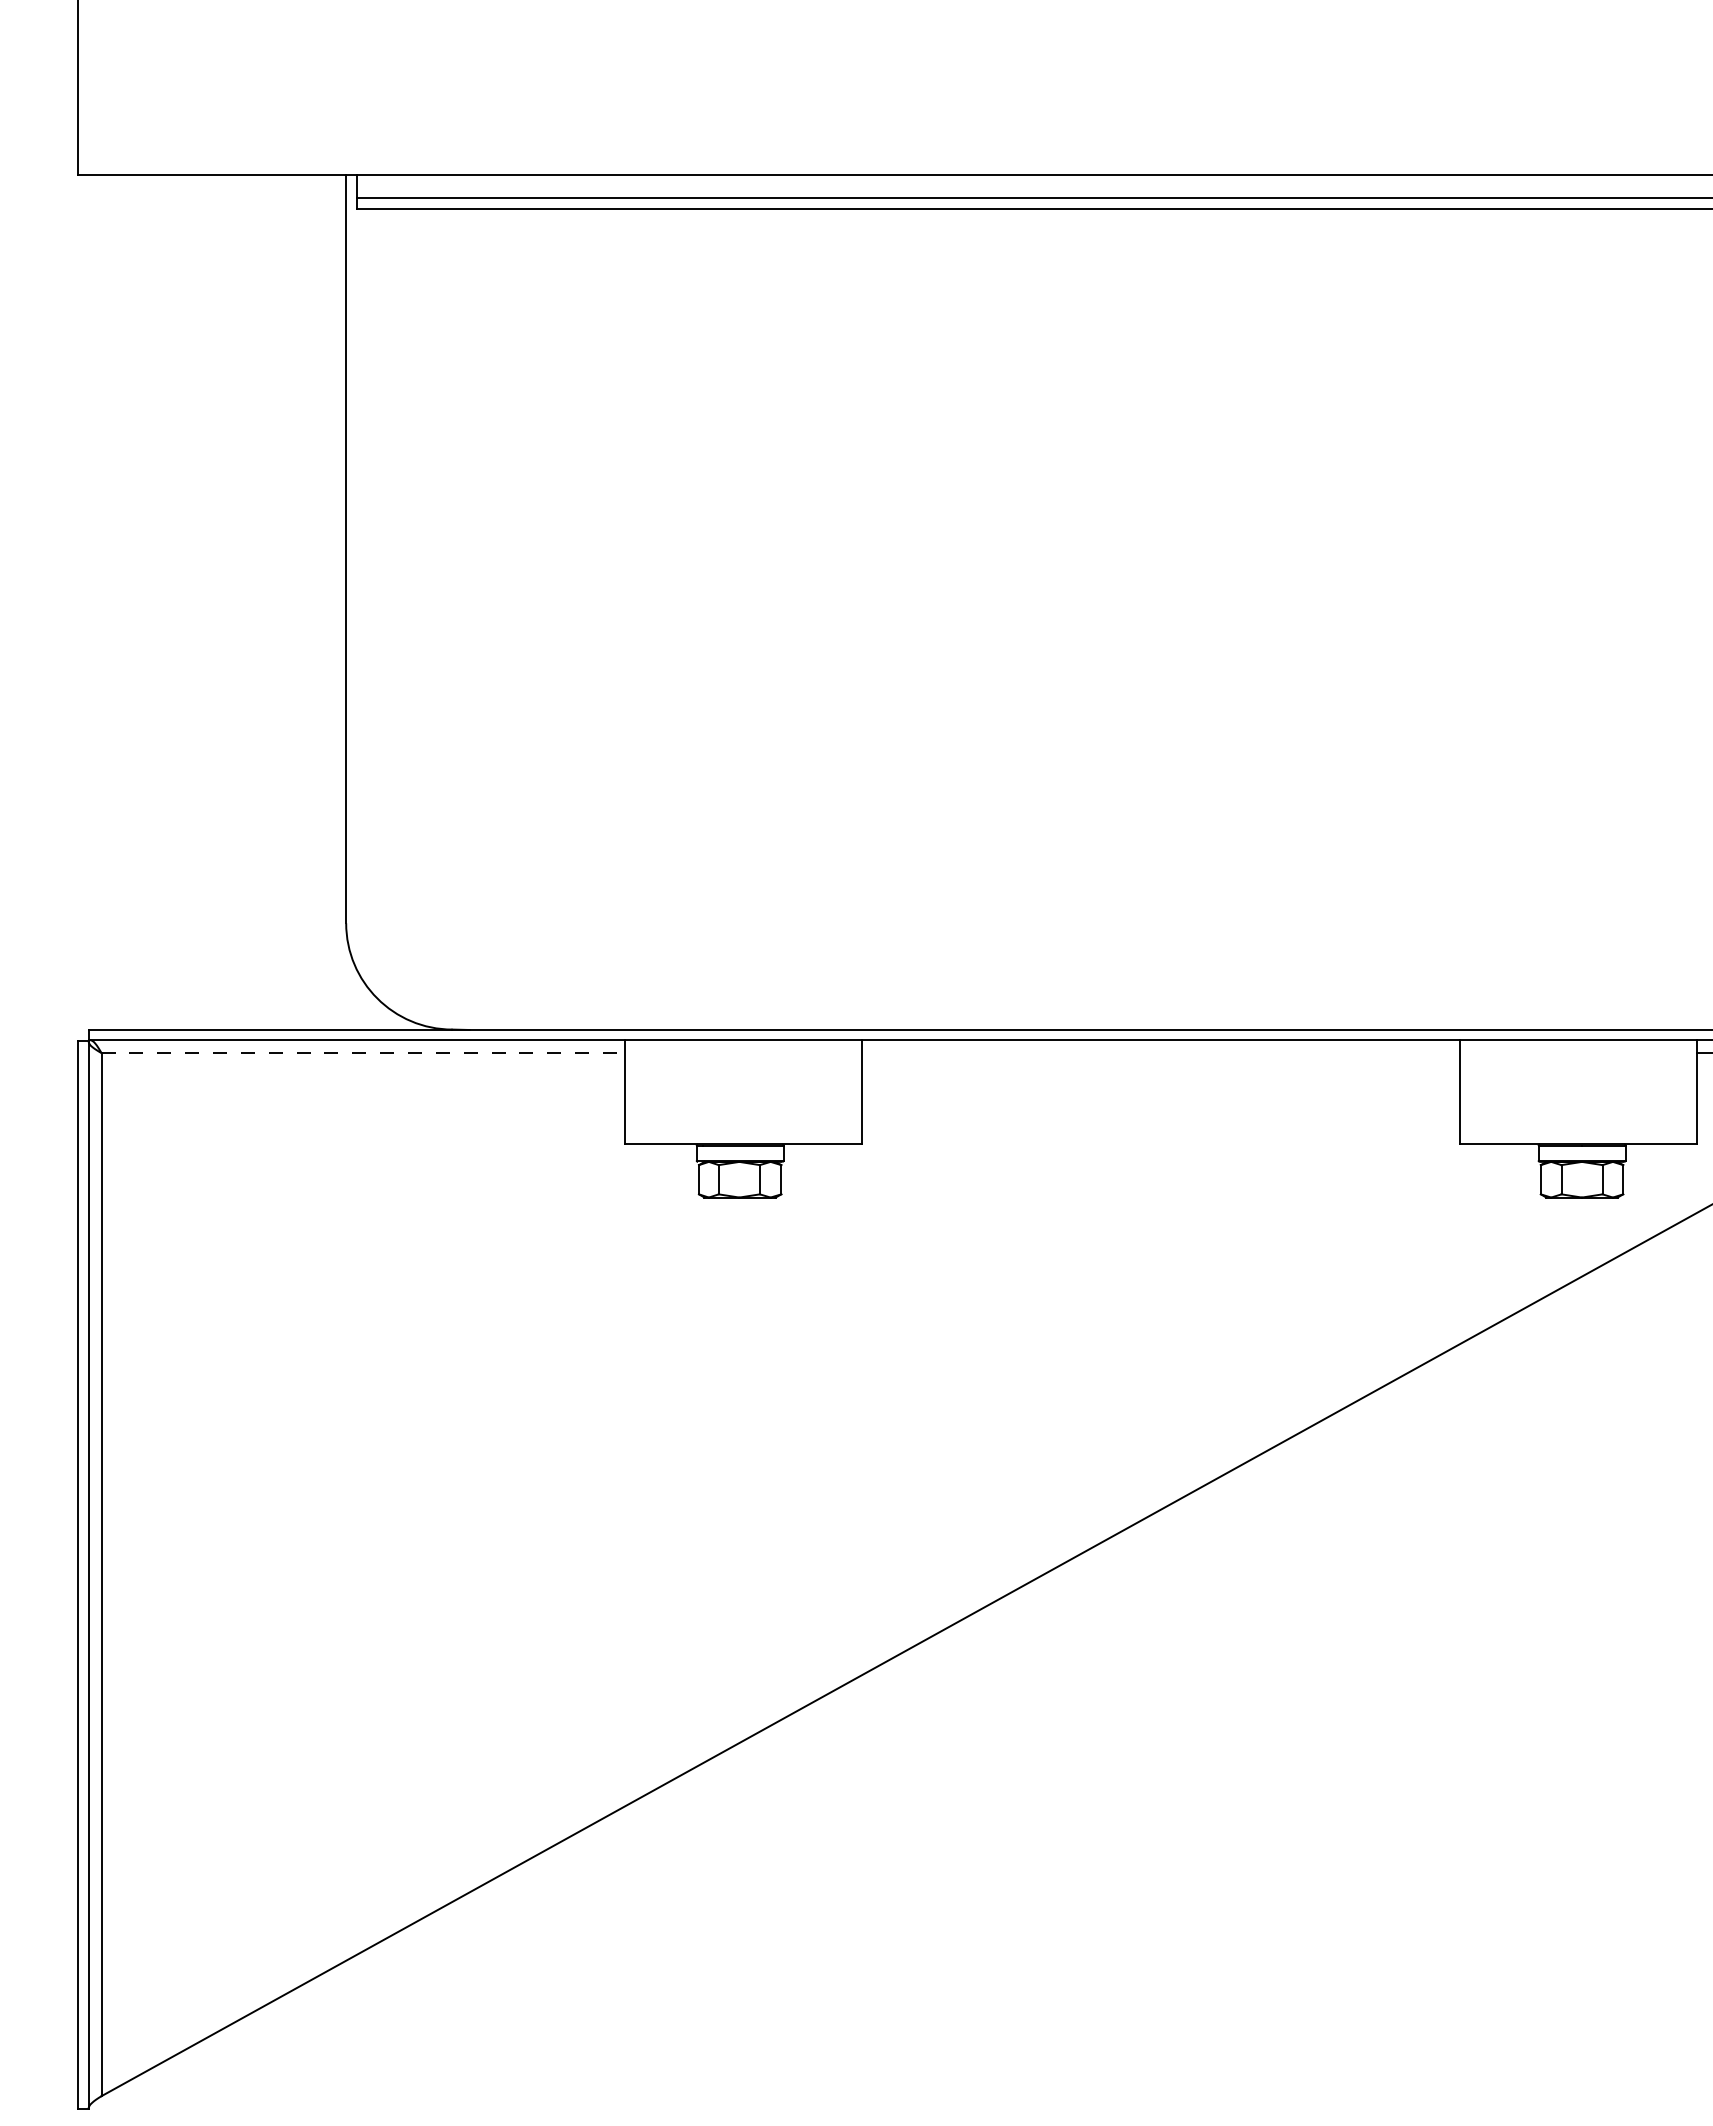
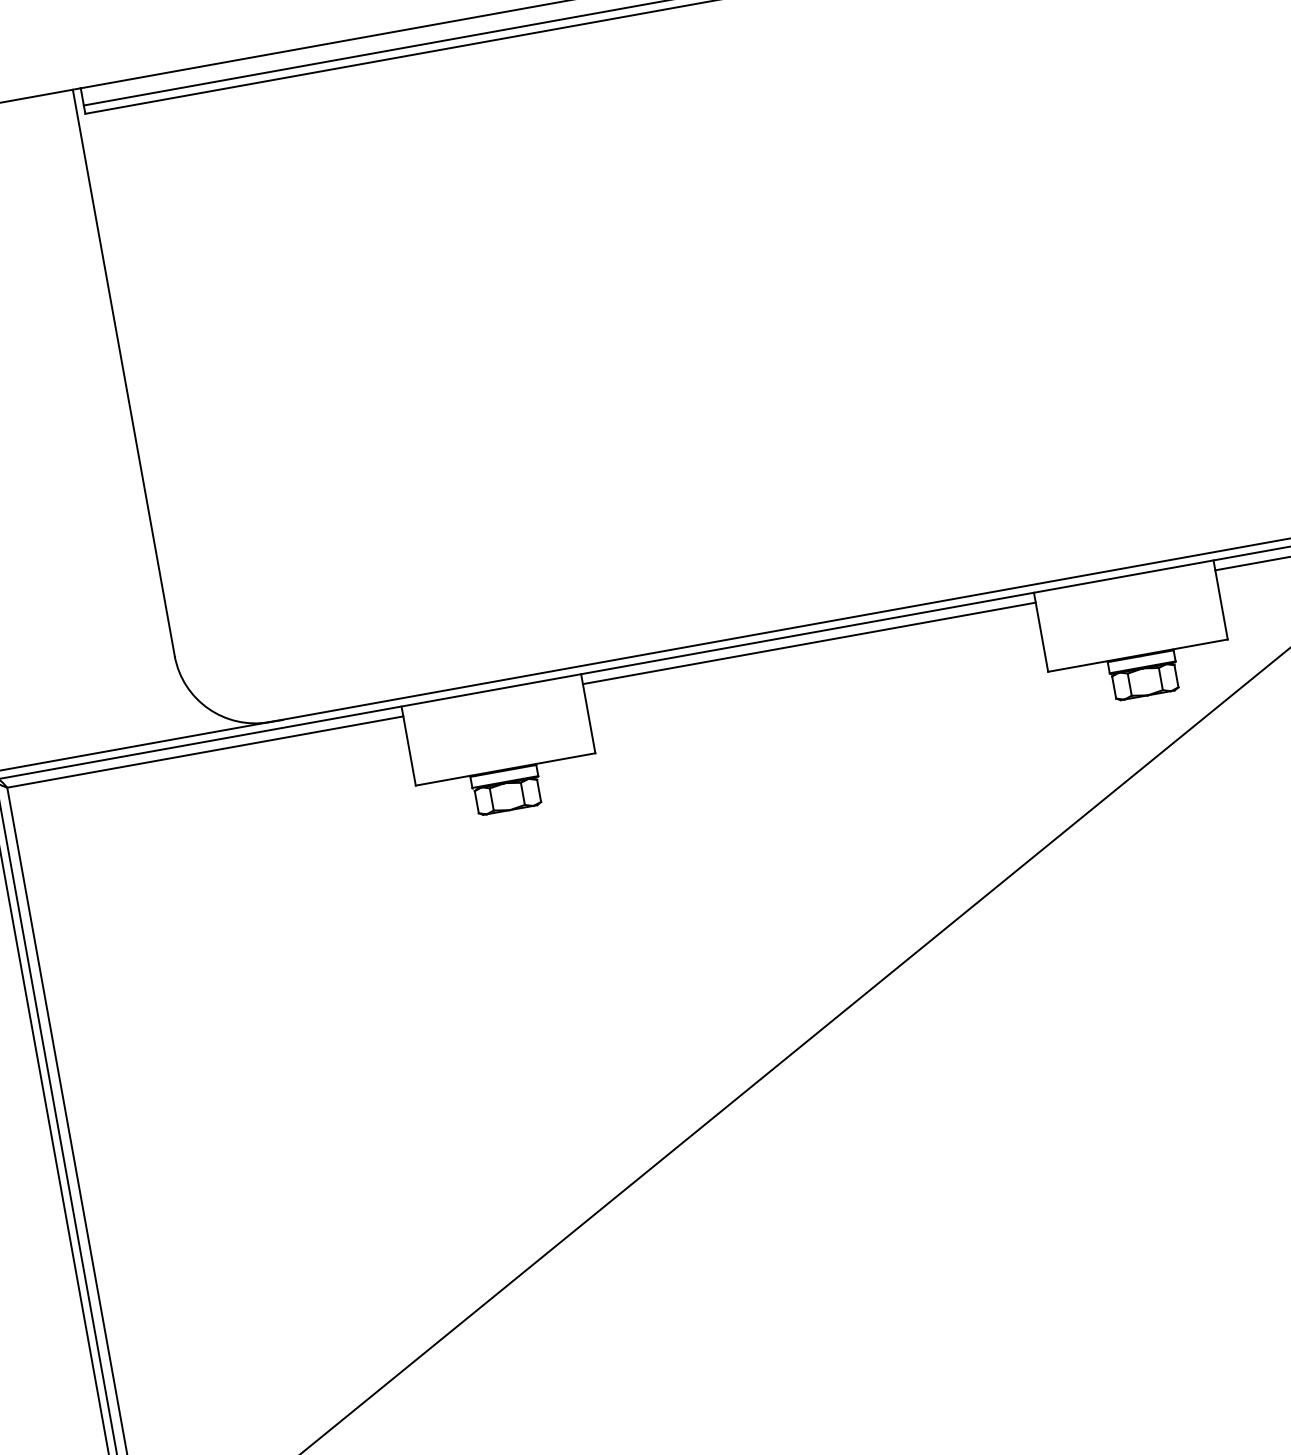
line: (363, 1053) -> (205, 752), dashed -> solid
line: (1160, 1053) -> (808, 643), added

